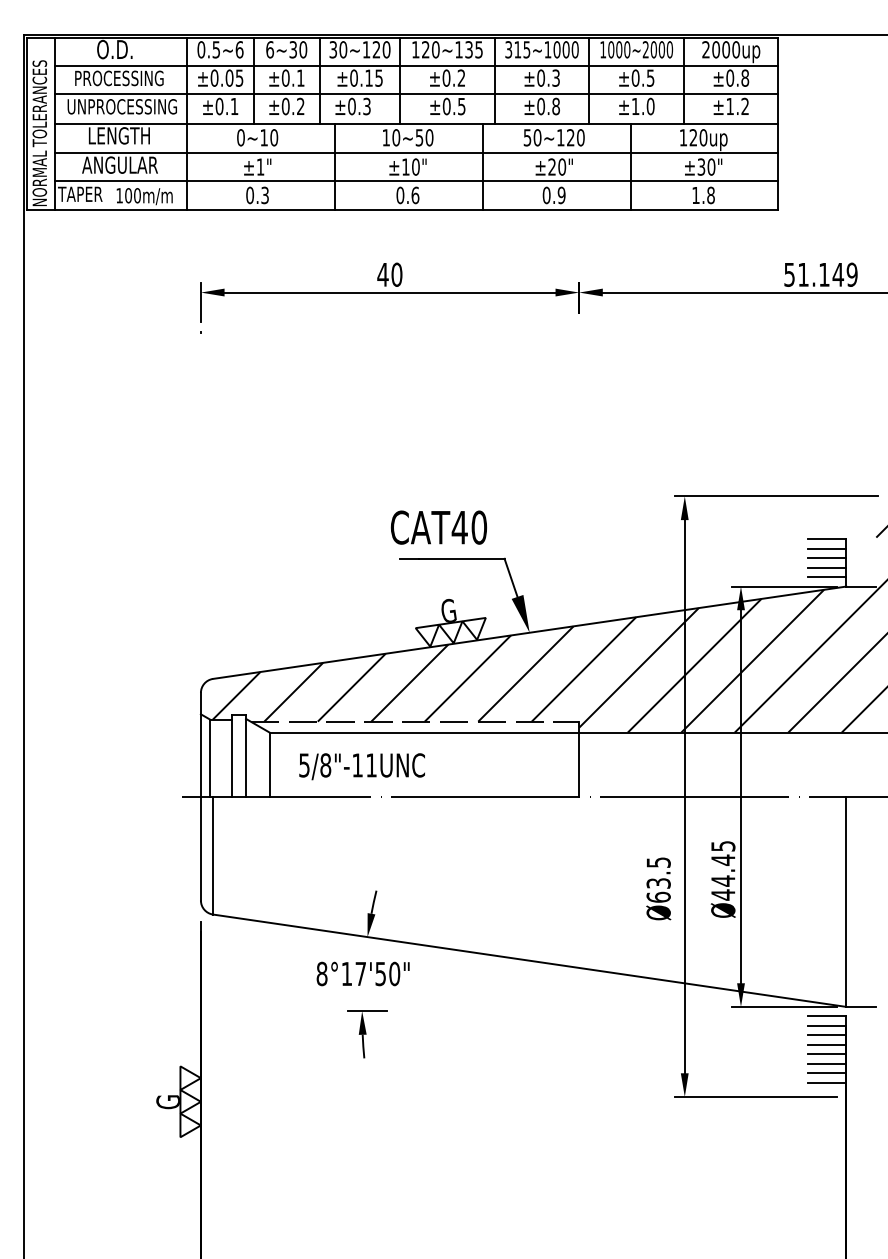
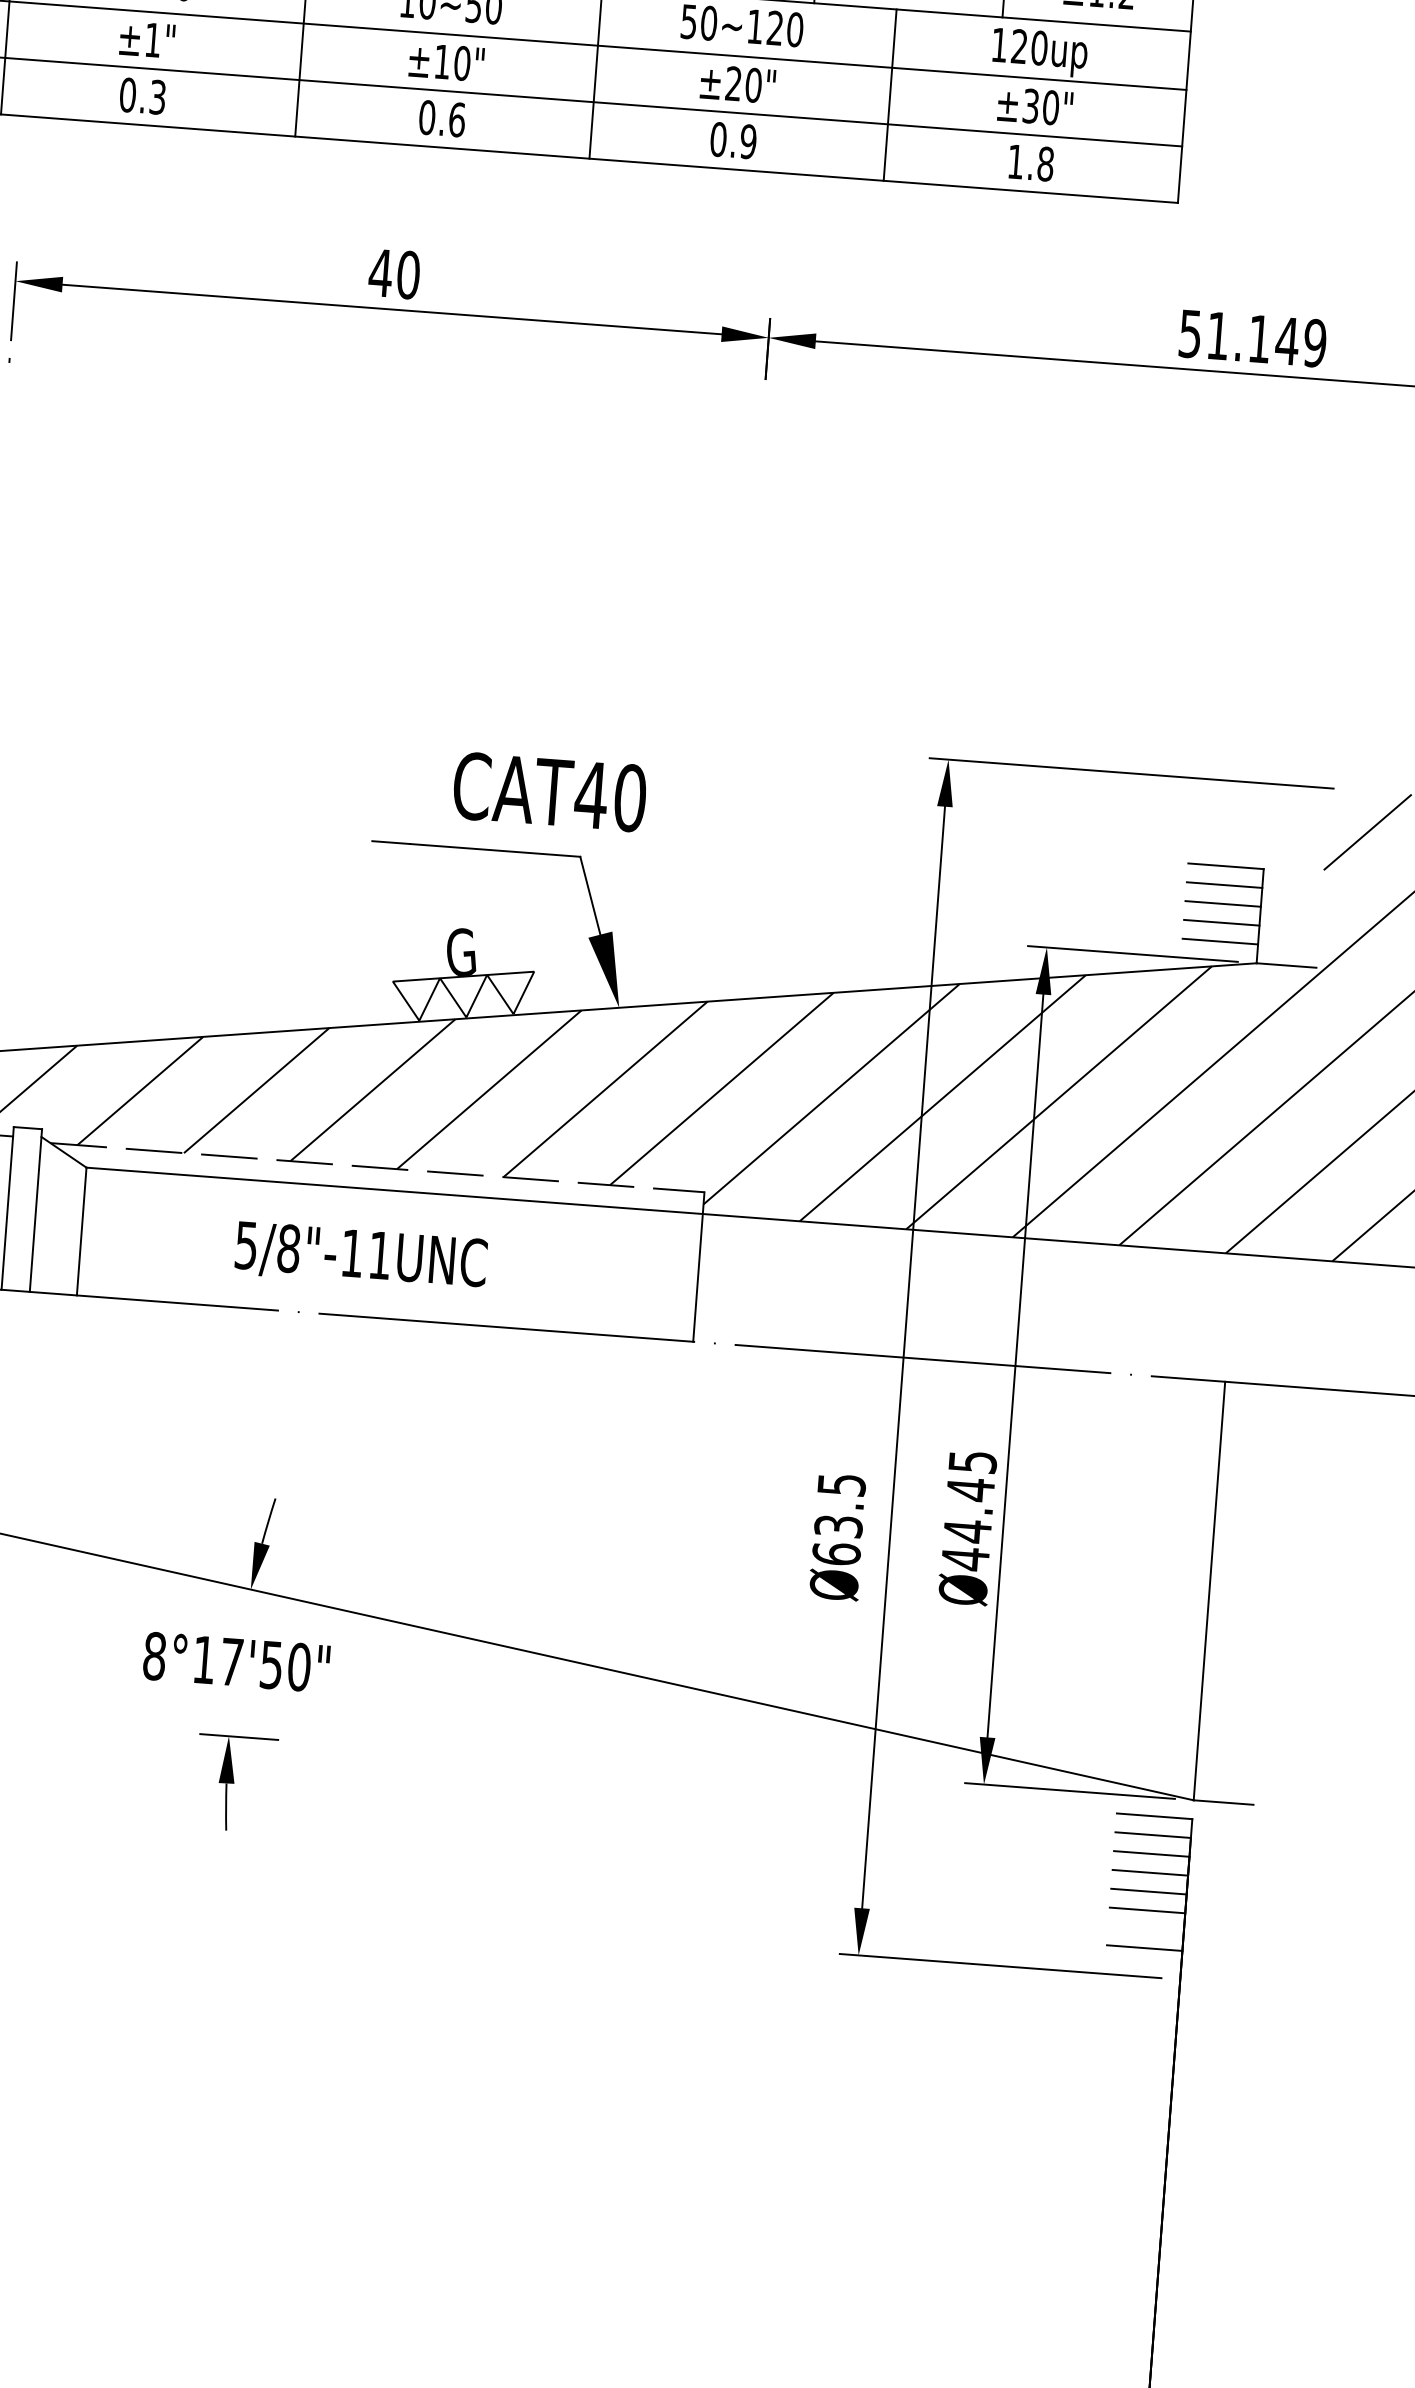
text: (438, 527) -> (548, 791), moved
text: (361, 766) -> (359, 1256), moved
line: (827, 1073) -> (1146, 1930), removed

